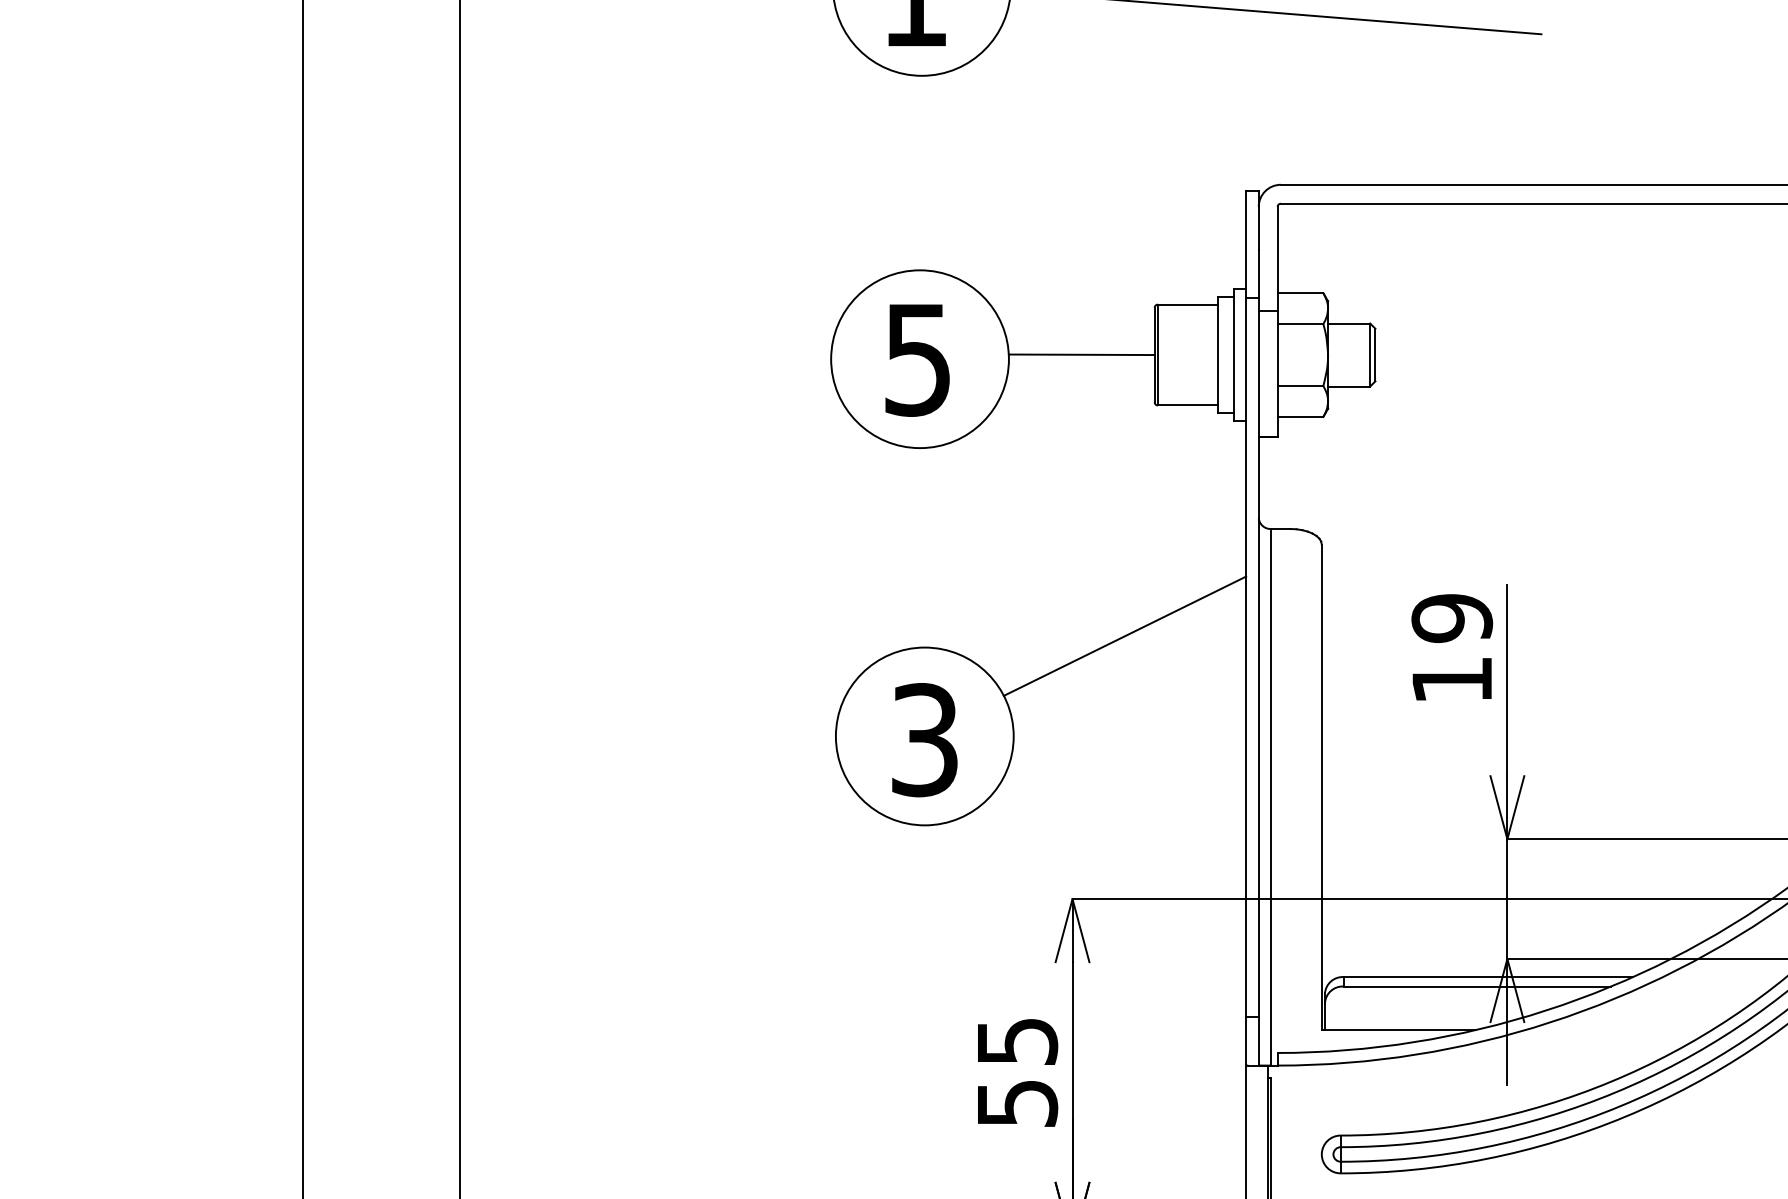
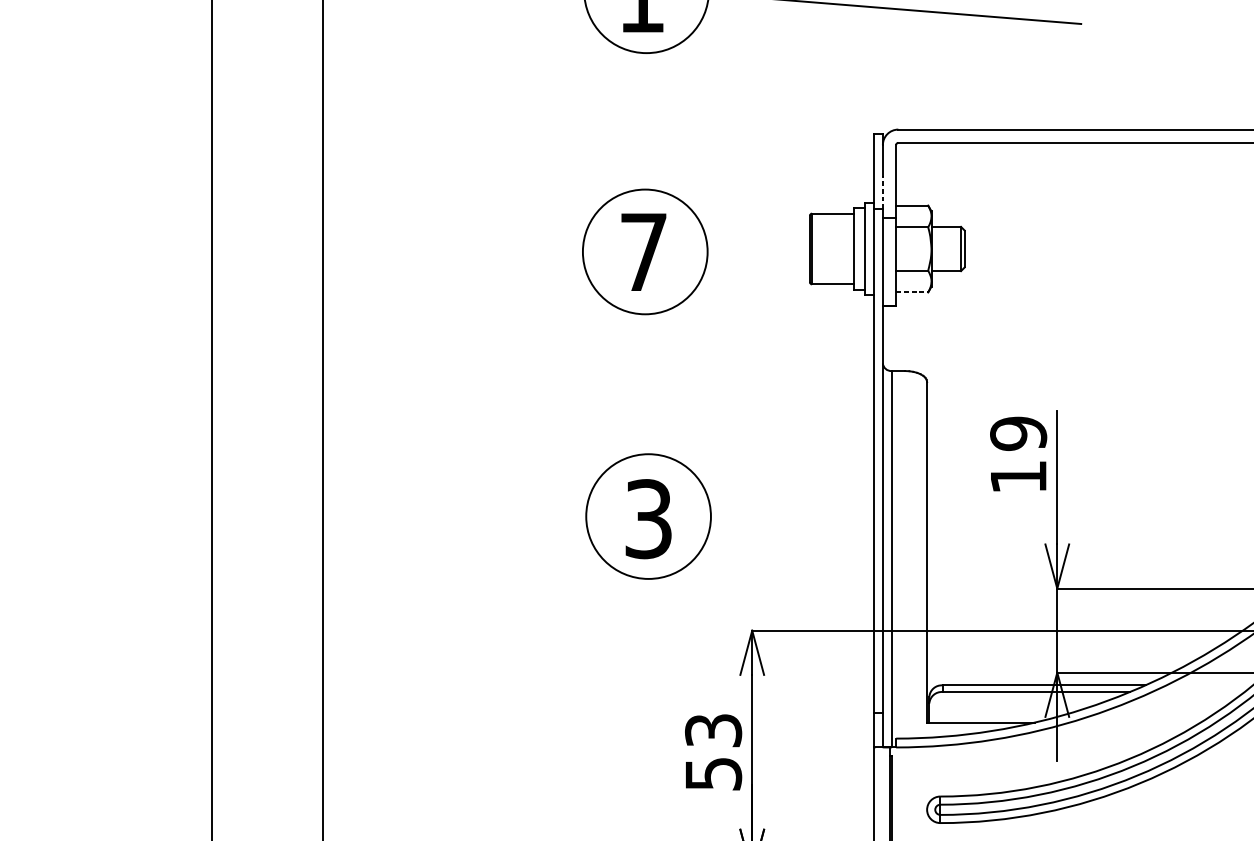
line: (1258, 274) -> (882, 192), solid -> dashed
line: (1081, 354) -> (758, 248), removed
text: (917, 360) -> (643, 252), 5 -> 7
line: (1300, 416) -> (912, 292), solid -> dashed
line: (1124, 635) -> (788, 445), removed
text: (1016, 1041) -> (712, 730), 55 -> 53

